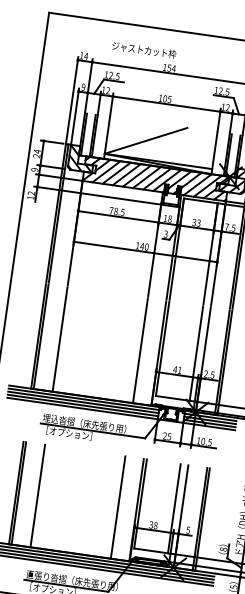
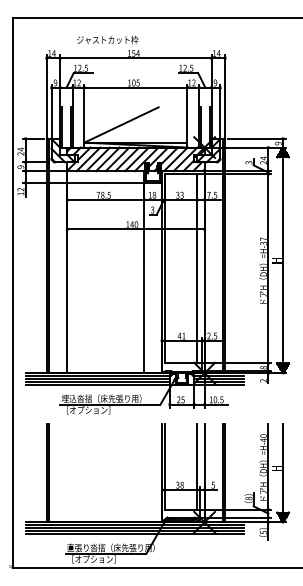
line: (37, 496) -> (67, 473), removed
line: (118, 507) -> (144, 473), removed

